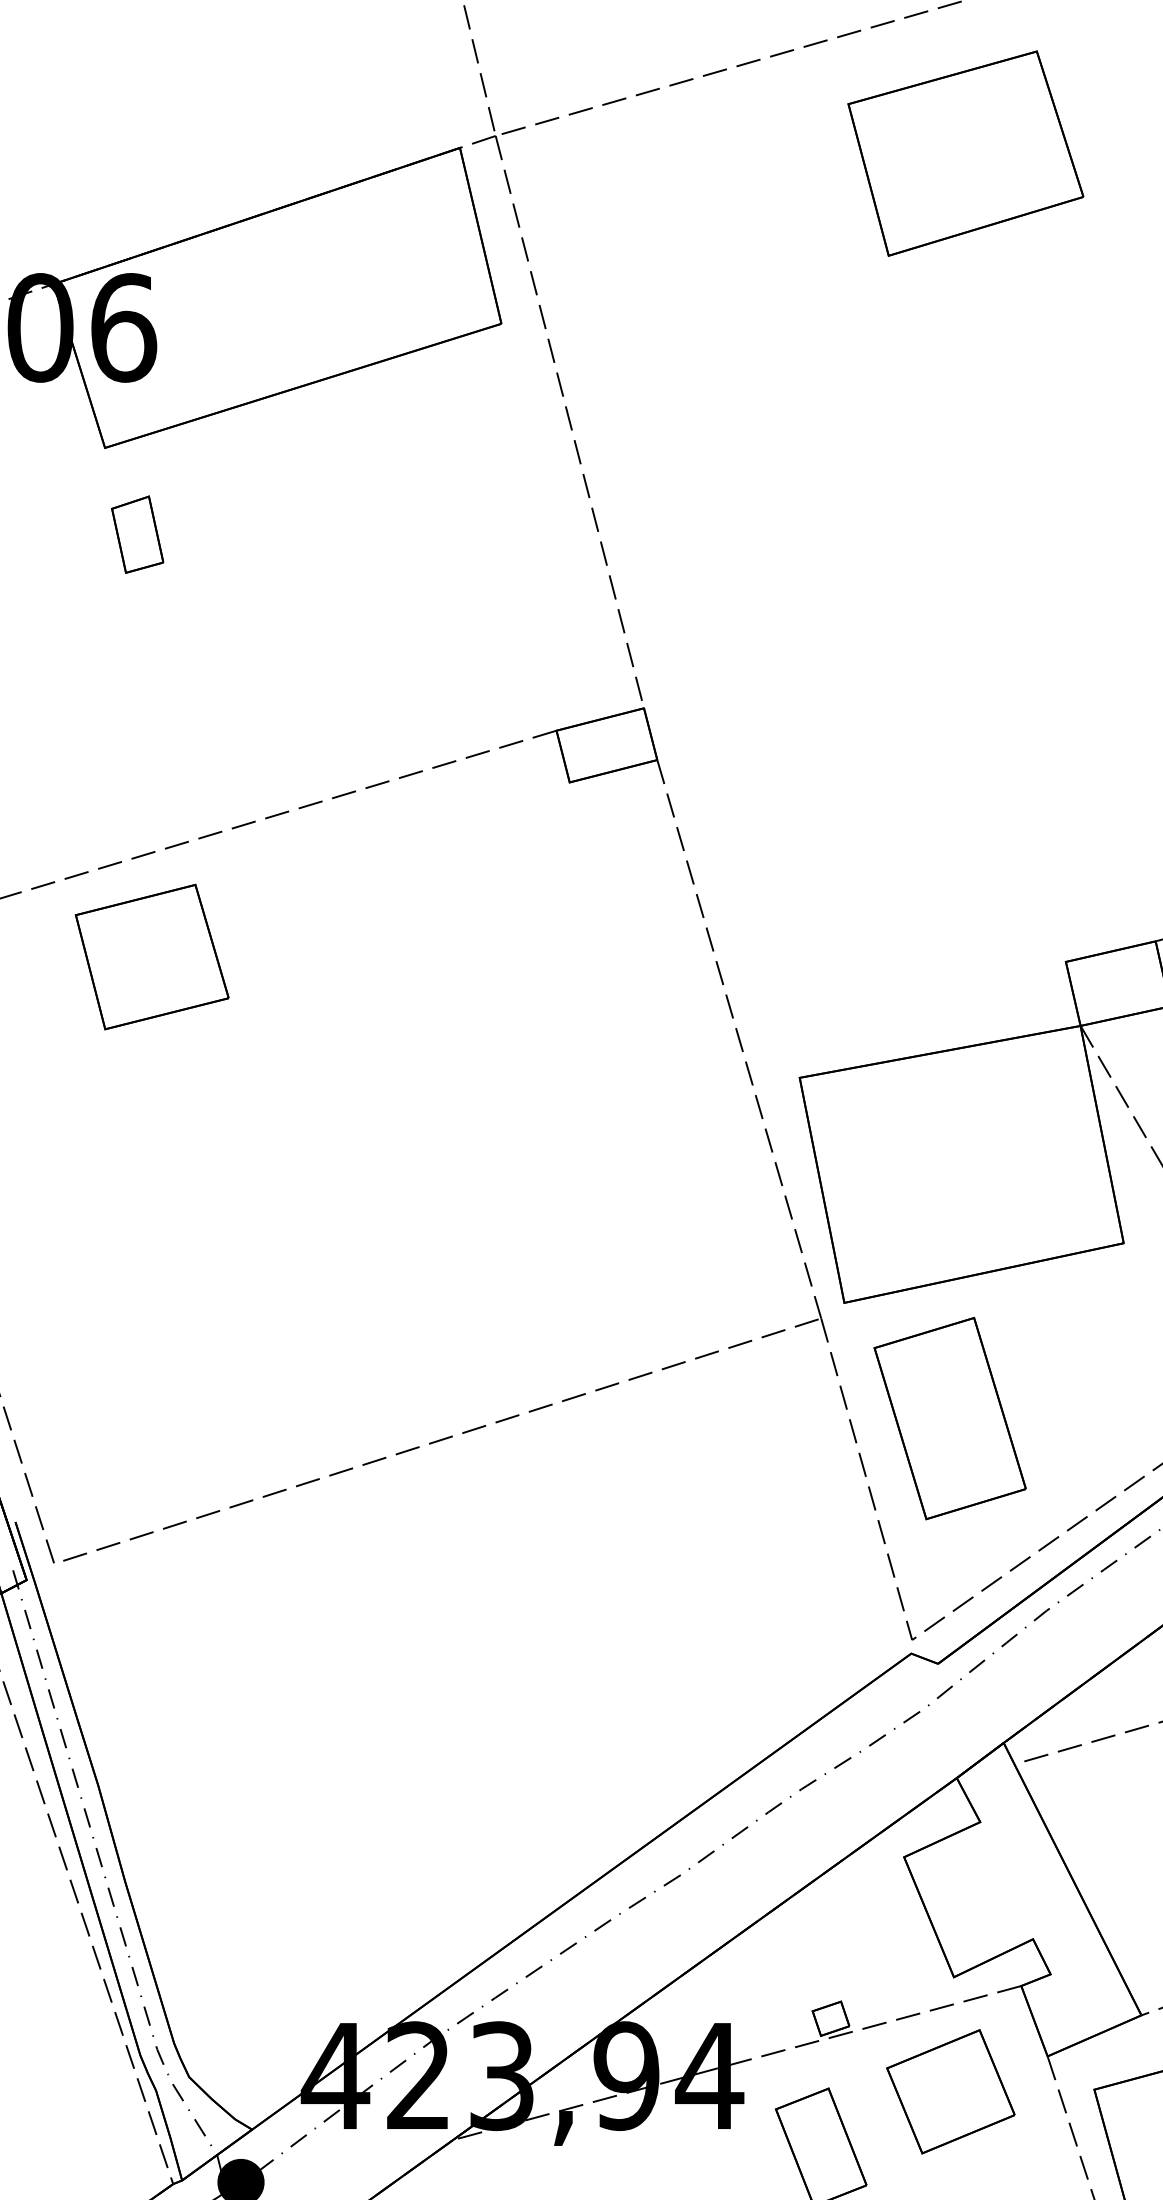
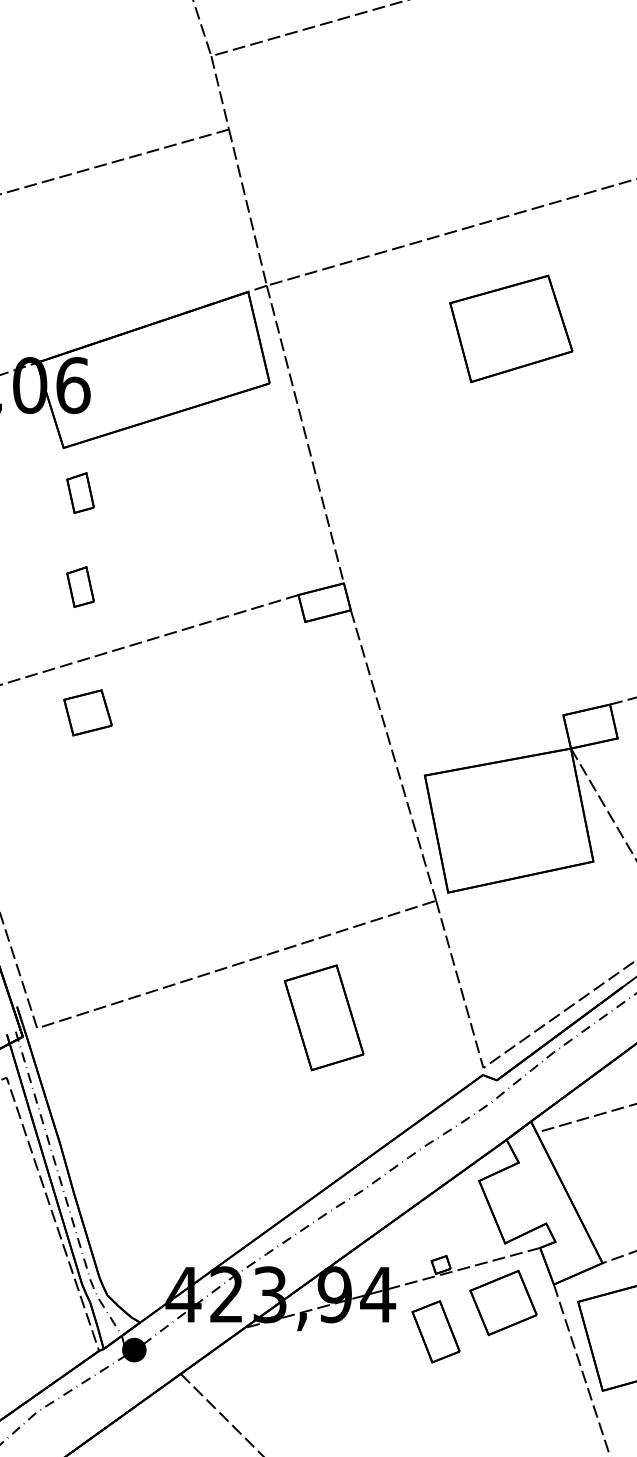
part: (966, 152) -> (511, 328), moved
part: (137, 714) -> (80, 586), added
part: (150, 956) -> (87, 712), size x0.6
part: (948, 1417) -> (323, 1017), moved

